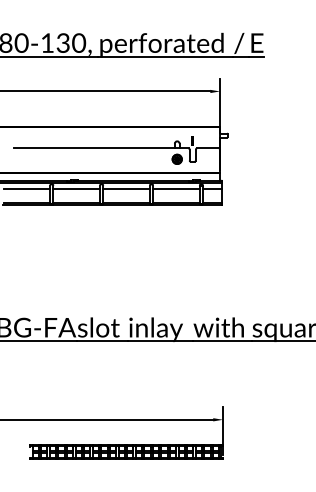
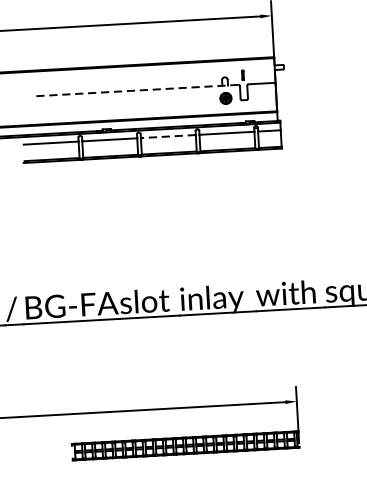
line: (100, 148) -> (135, 90), solid -> dashed
line: (126, 188) -> (168, 136), solid -> dashed

